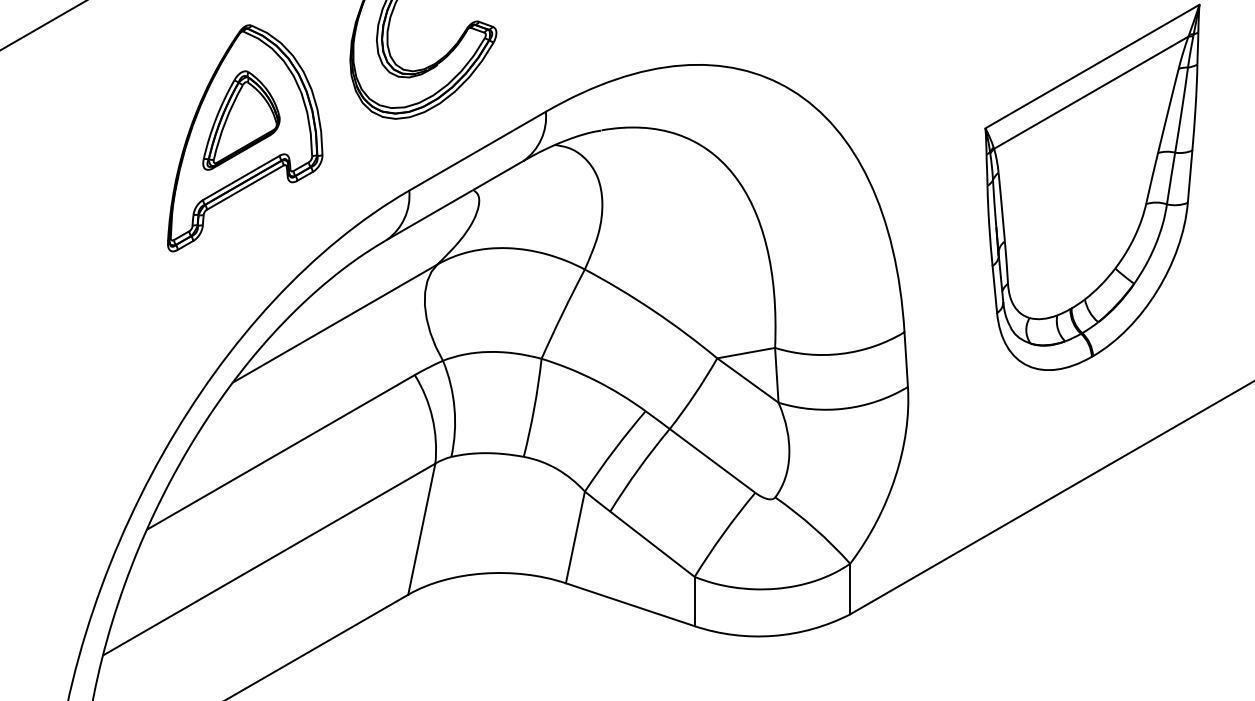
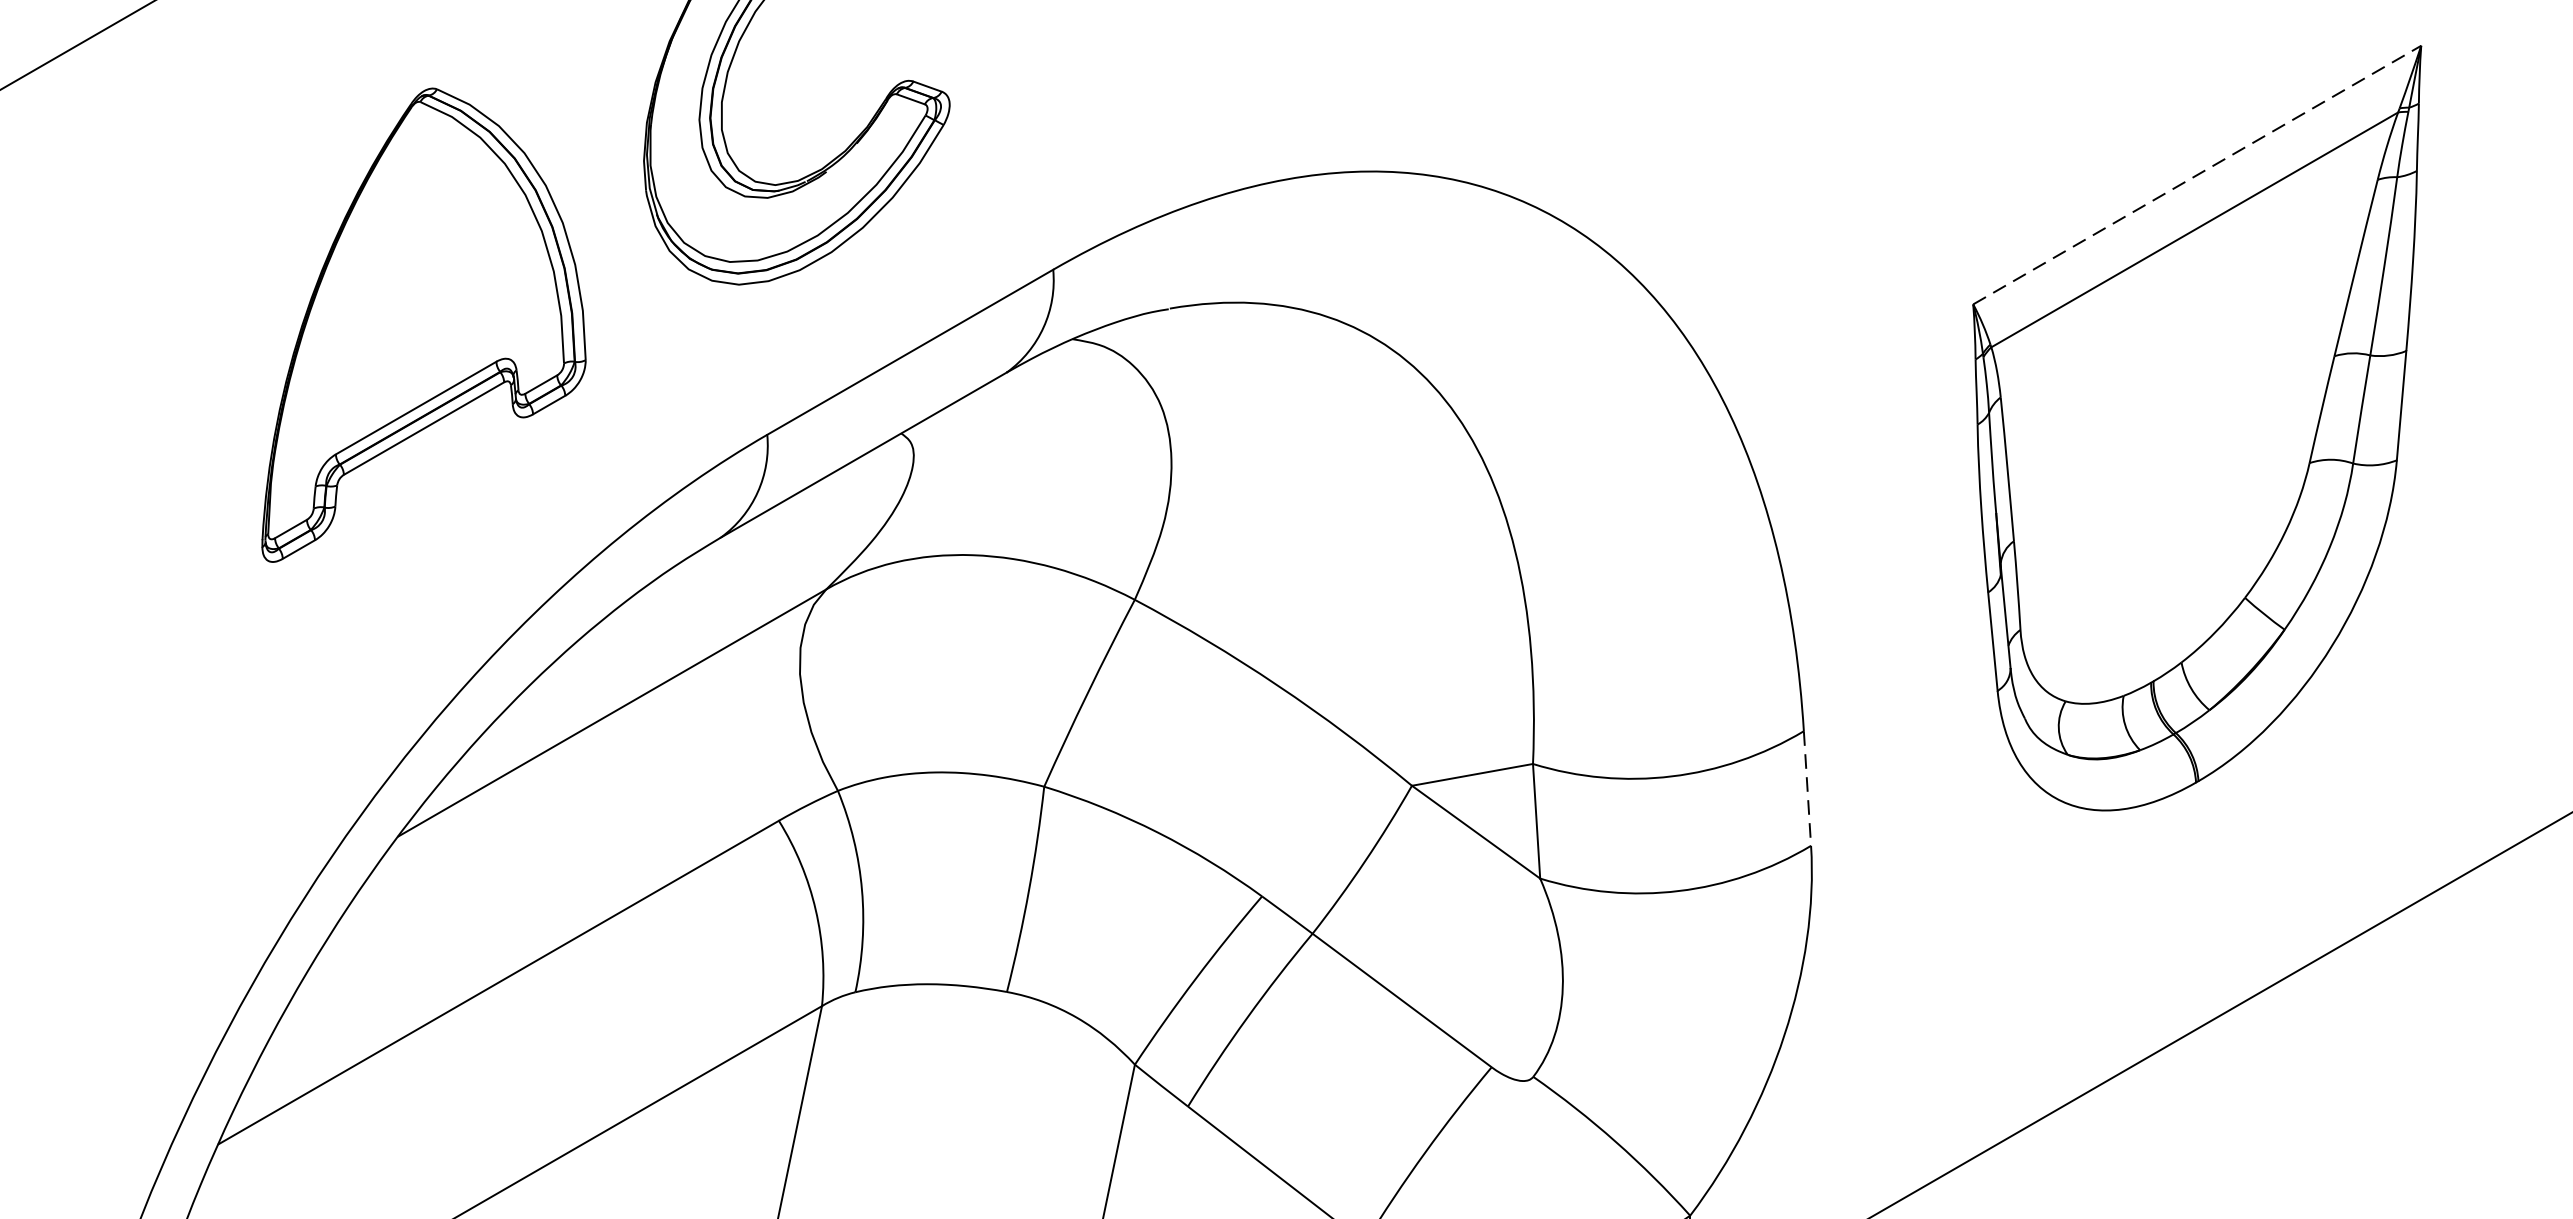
line: (1092, 66) -> (2197, 174), solid -> dashed
part: (241, 120) -> (416, 287), removed
line: (906, 360) -> (1808, 790), solid -> dashed

